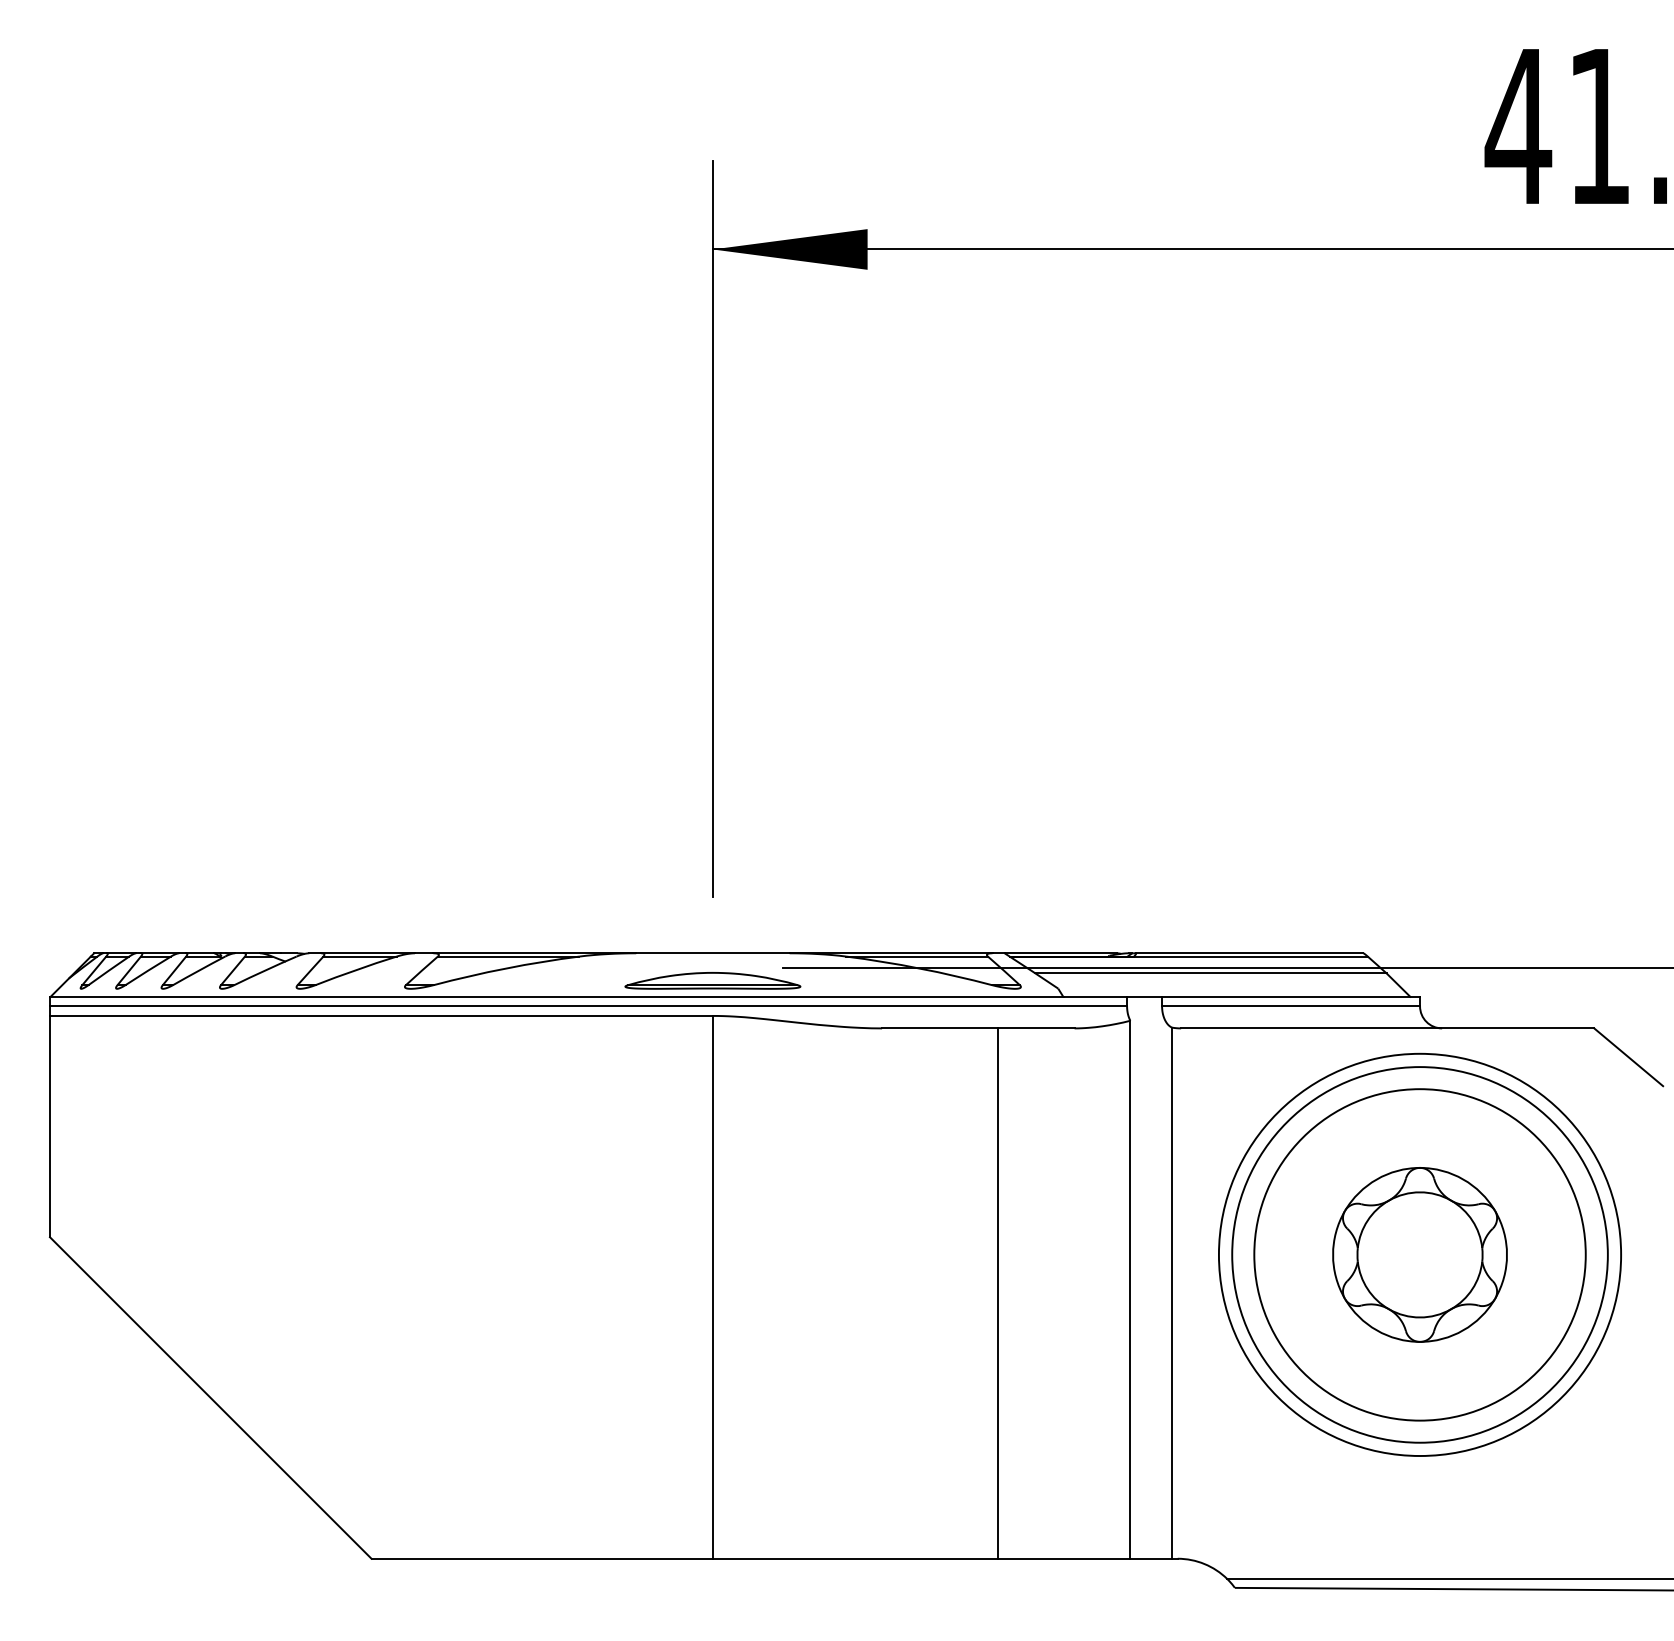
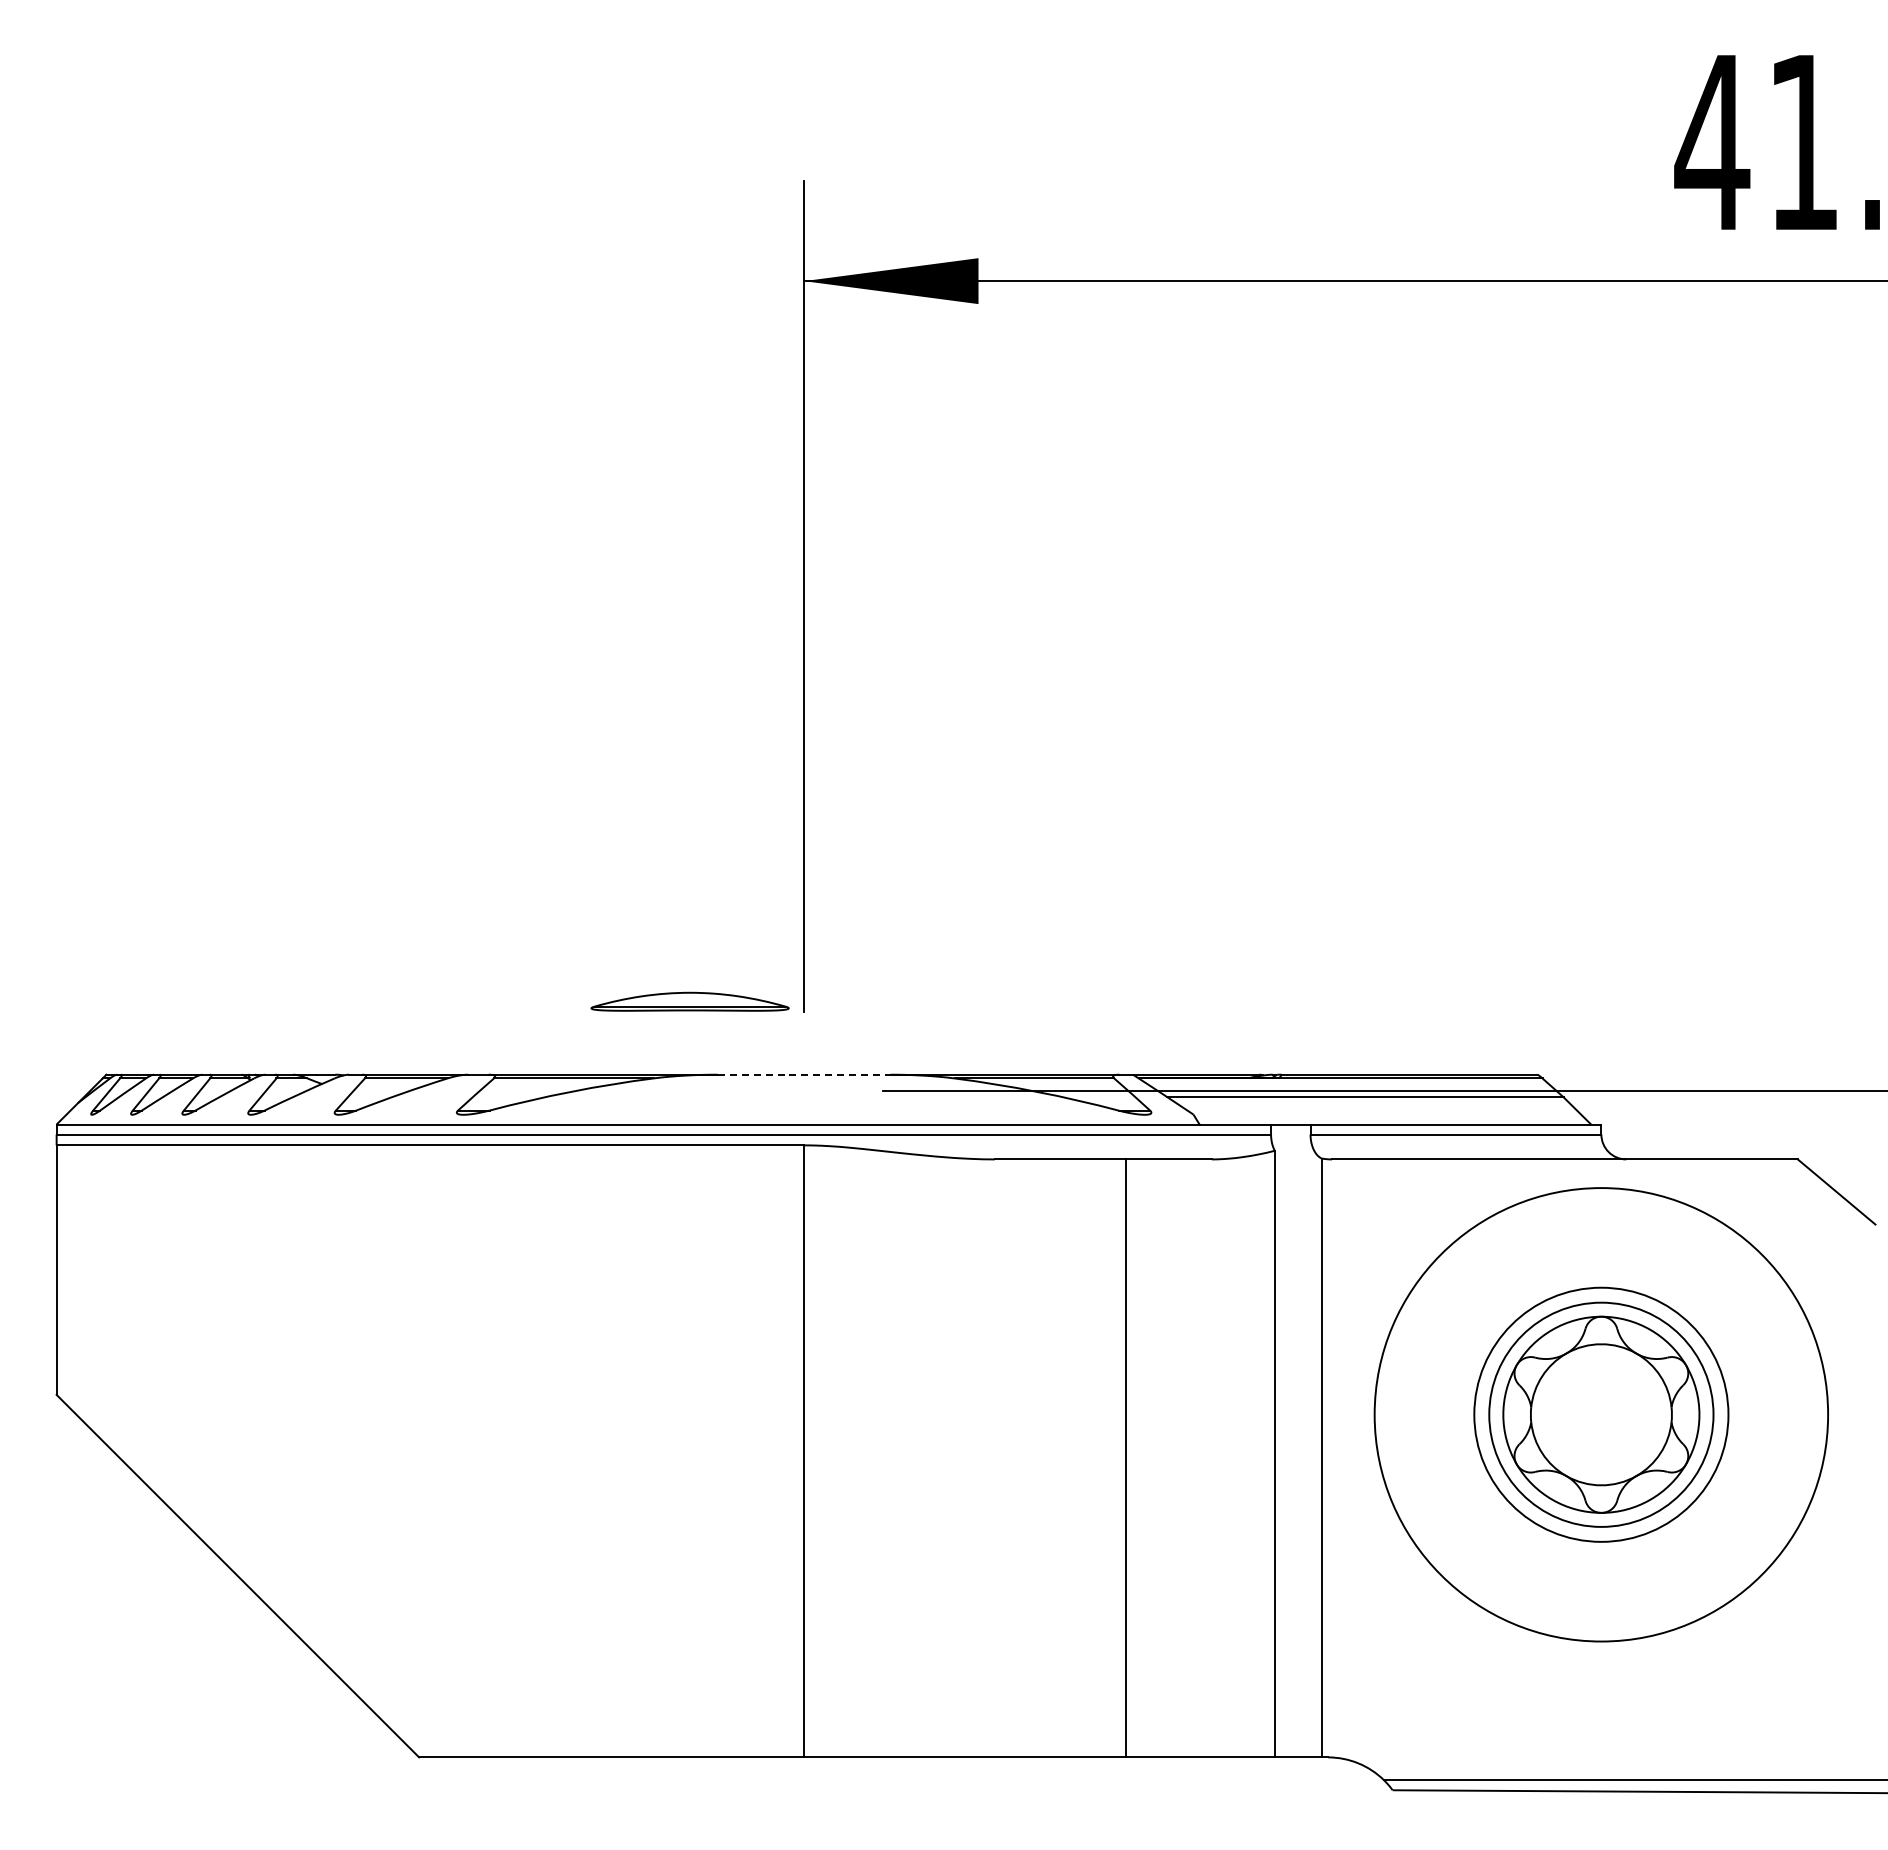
line: (713, 953) -> (804, 1074), solid -> dashed
part: (712, 980) -> (689, 1001), moved
circle: (1420, 1254) -> (1601, 1414), size x0.6
circle: (1420, 1254) -> (1601, 1414), size x0.6

